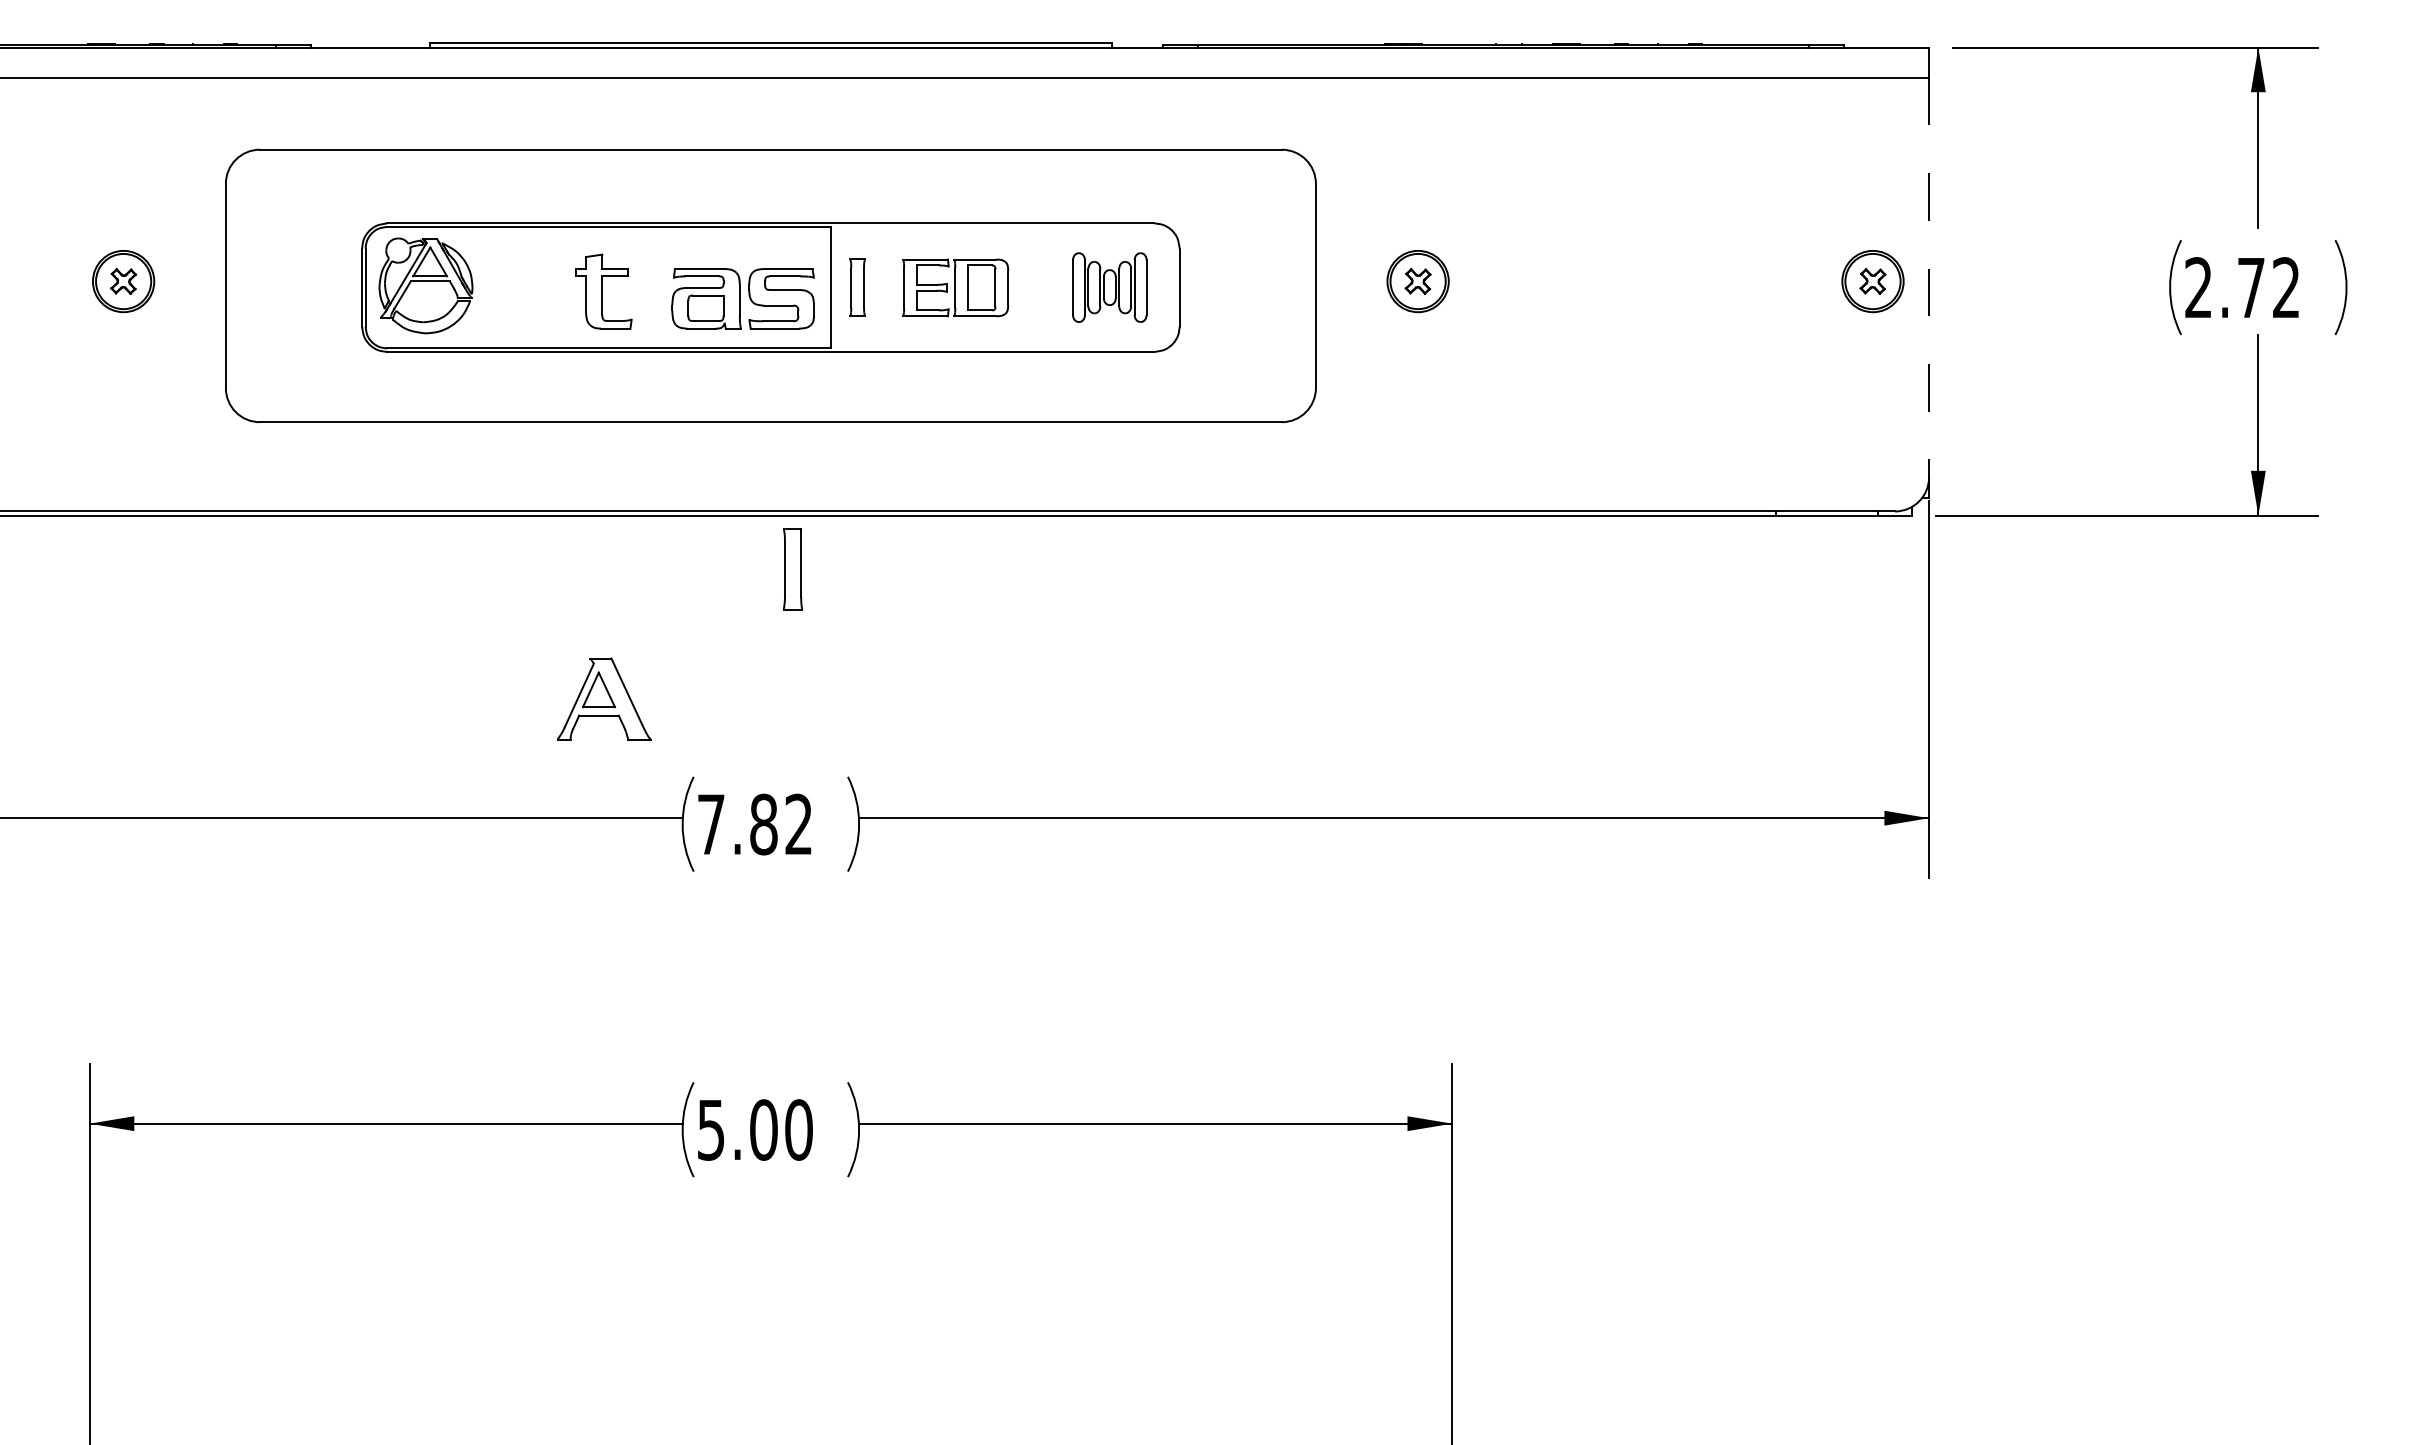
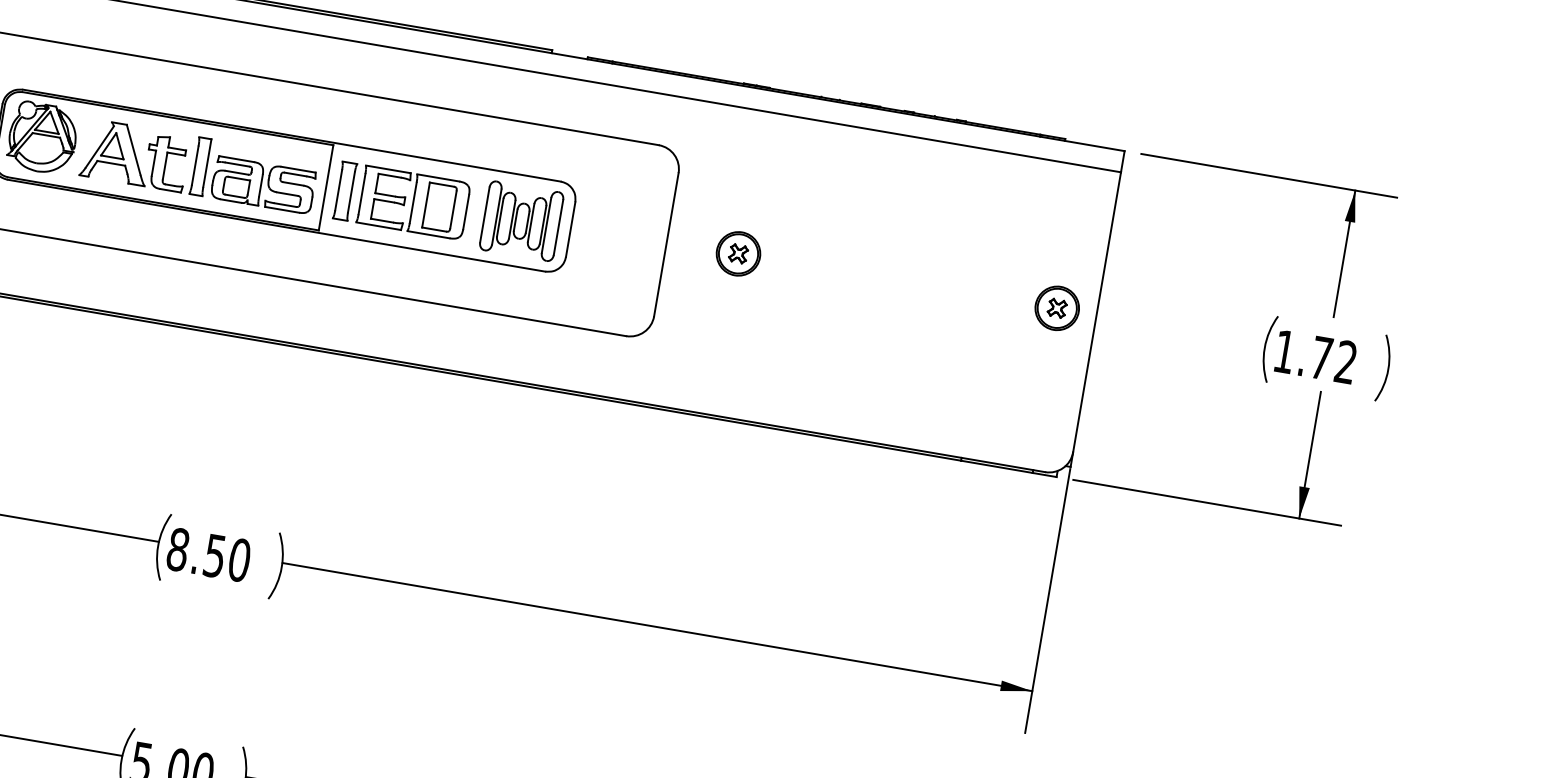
line: (1929, 277) -> (1097, 312), dashed -> solid
part: (857, 287) -> (344, 190), size x1.43
part: (955, 287) -> (413, 202), size x1.43
part: (1109, 287) -> (521, 221), size x1.43
text: (2198, 287) -> (1284, 351), 2.72 -> 1.72
part: (792, 569) -> (200, 166), moved
part: (604, 698) -> (117, 151), moved
text: (754, 824) -> (208, 554), 7.82 -> 8.50

